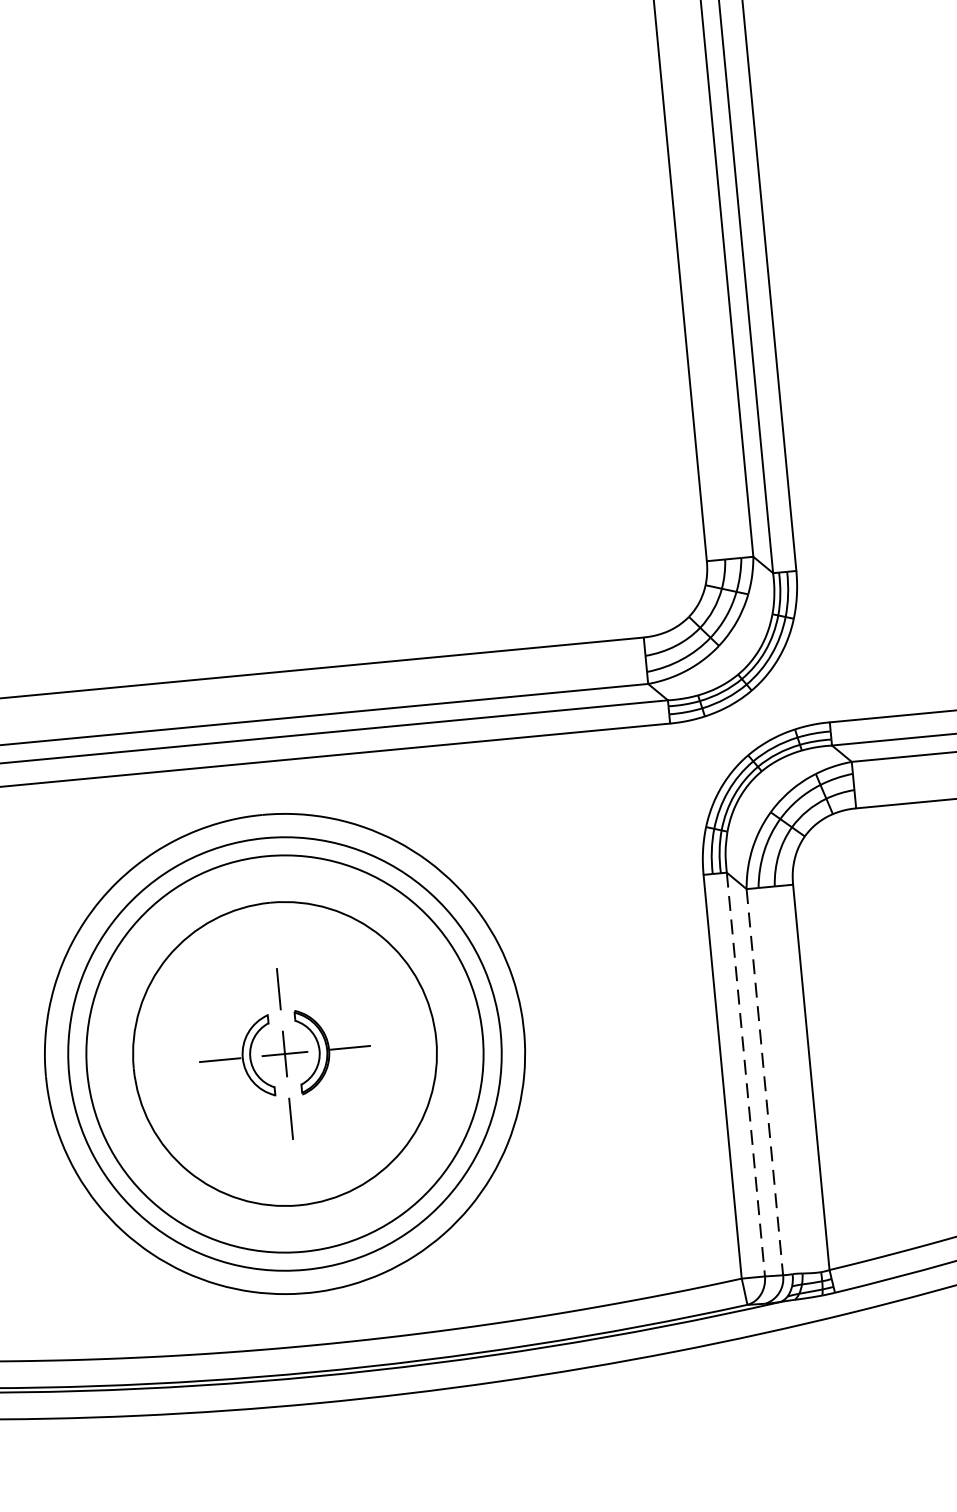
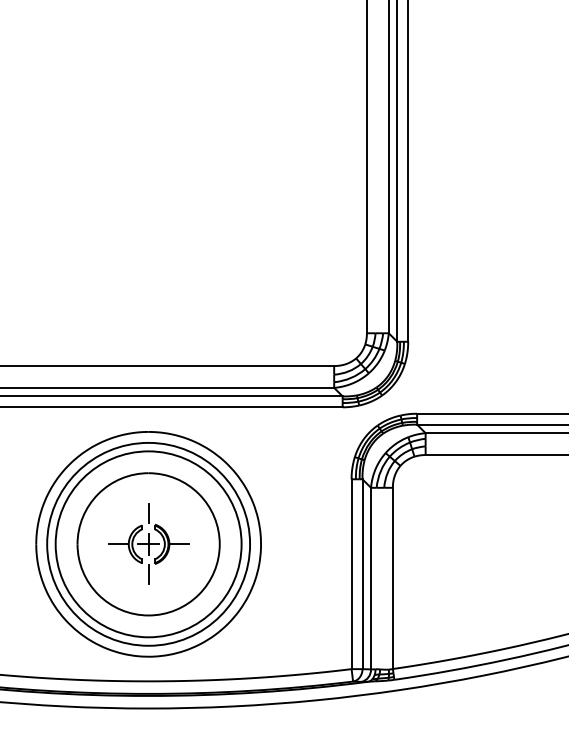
line: (745, 1075) -> (362, 574), dashed -> solid
line: (765, 1081) -> (371, 578), dashed -> solid

